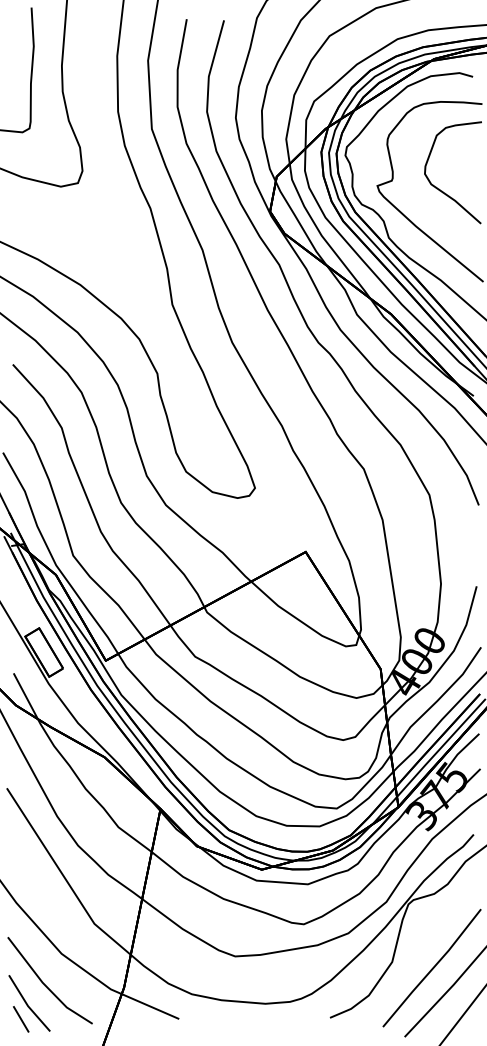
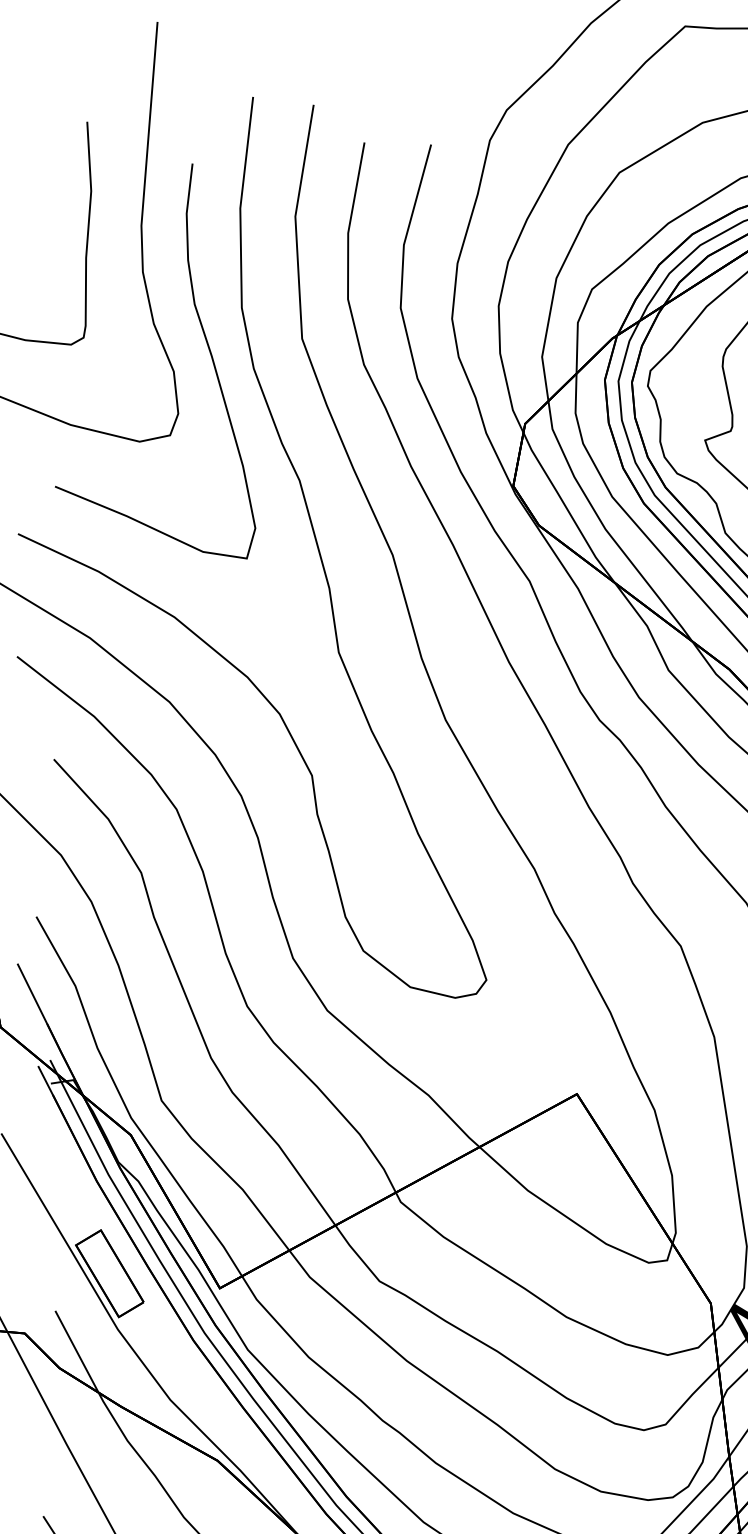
part: (97, 131) -> (205, 343), added

